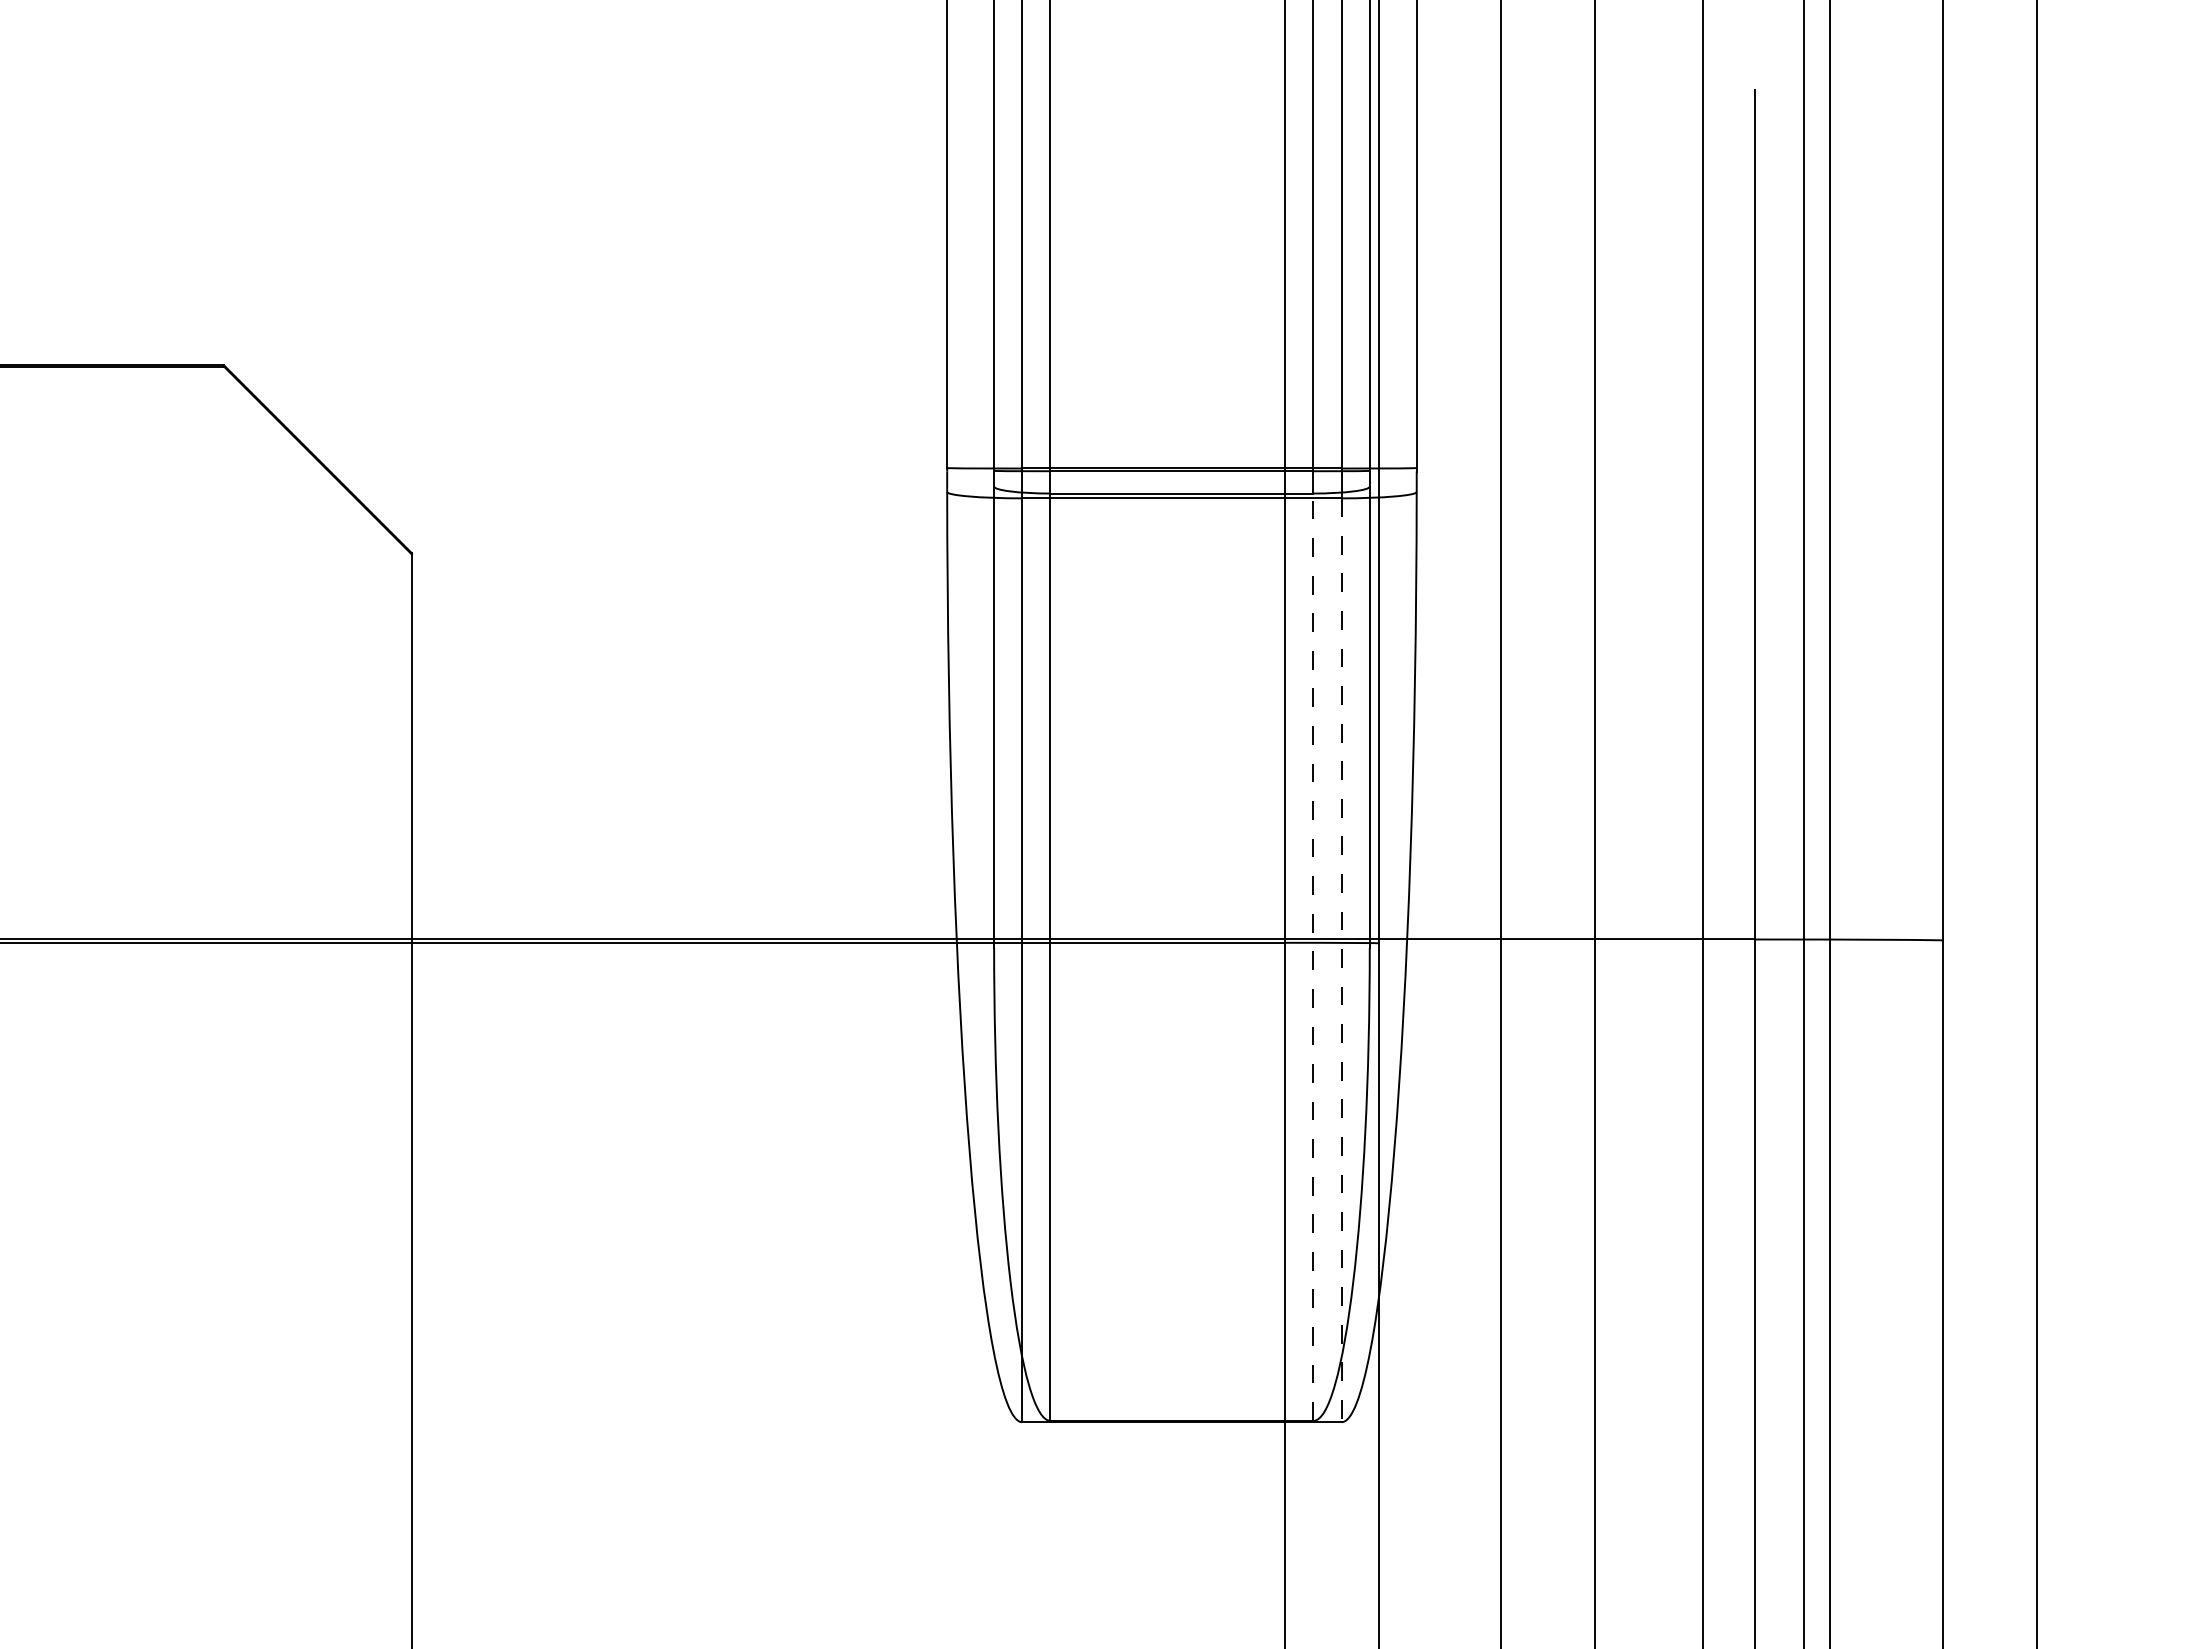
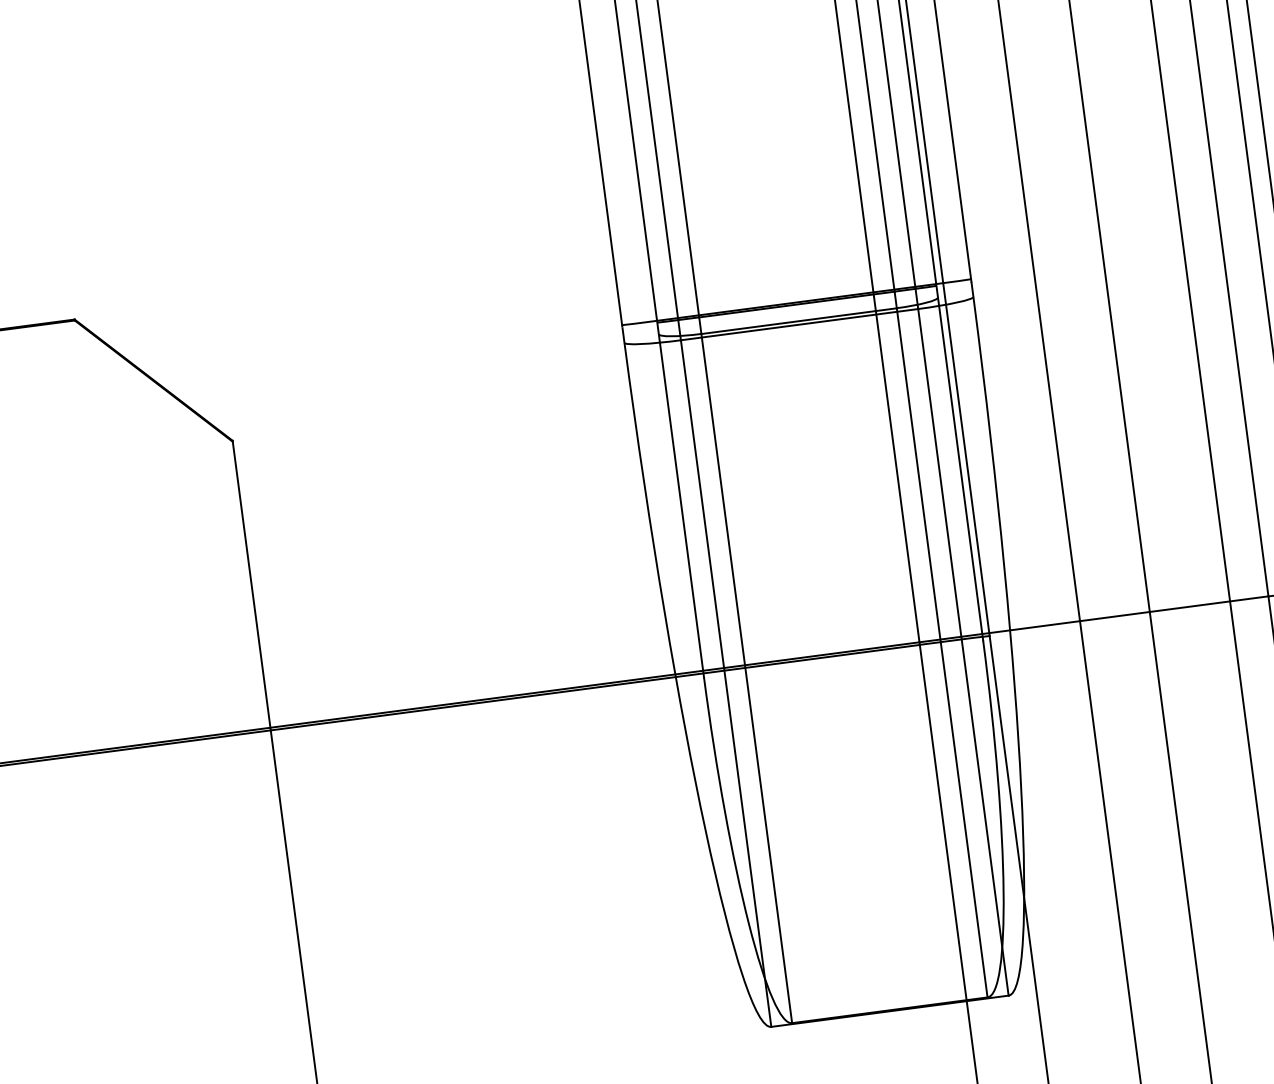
line: (1313, 957) -> (942, 653), dashed -> solid
line: (1341, 960) -> (963, 652), dashed -> solid

